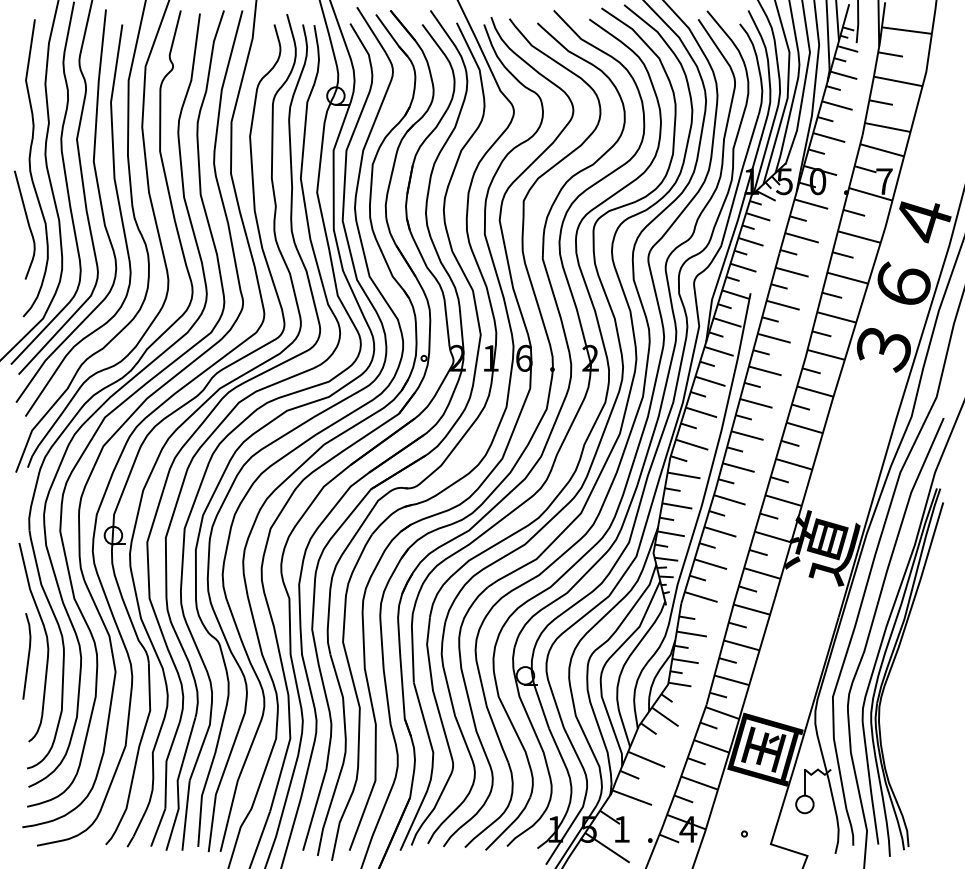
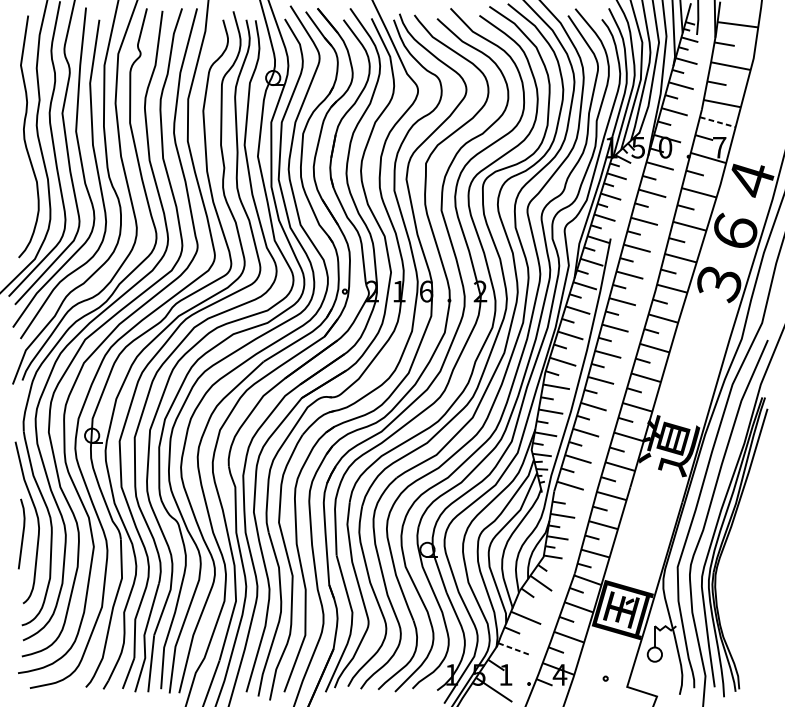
line: (882, 150) -> (718, 122), solid -> dashed
curve: (27, 224) -> (22, 182), removed
line: (632, 797) -> (514, 648), solid -> dashed

